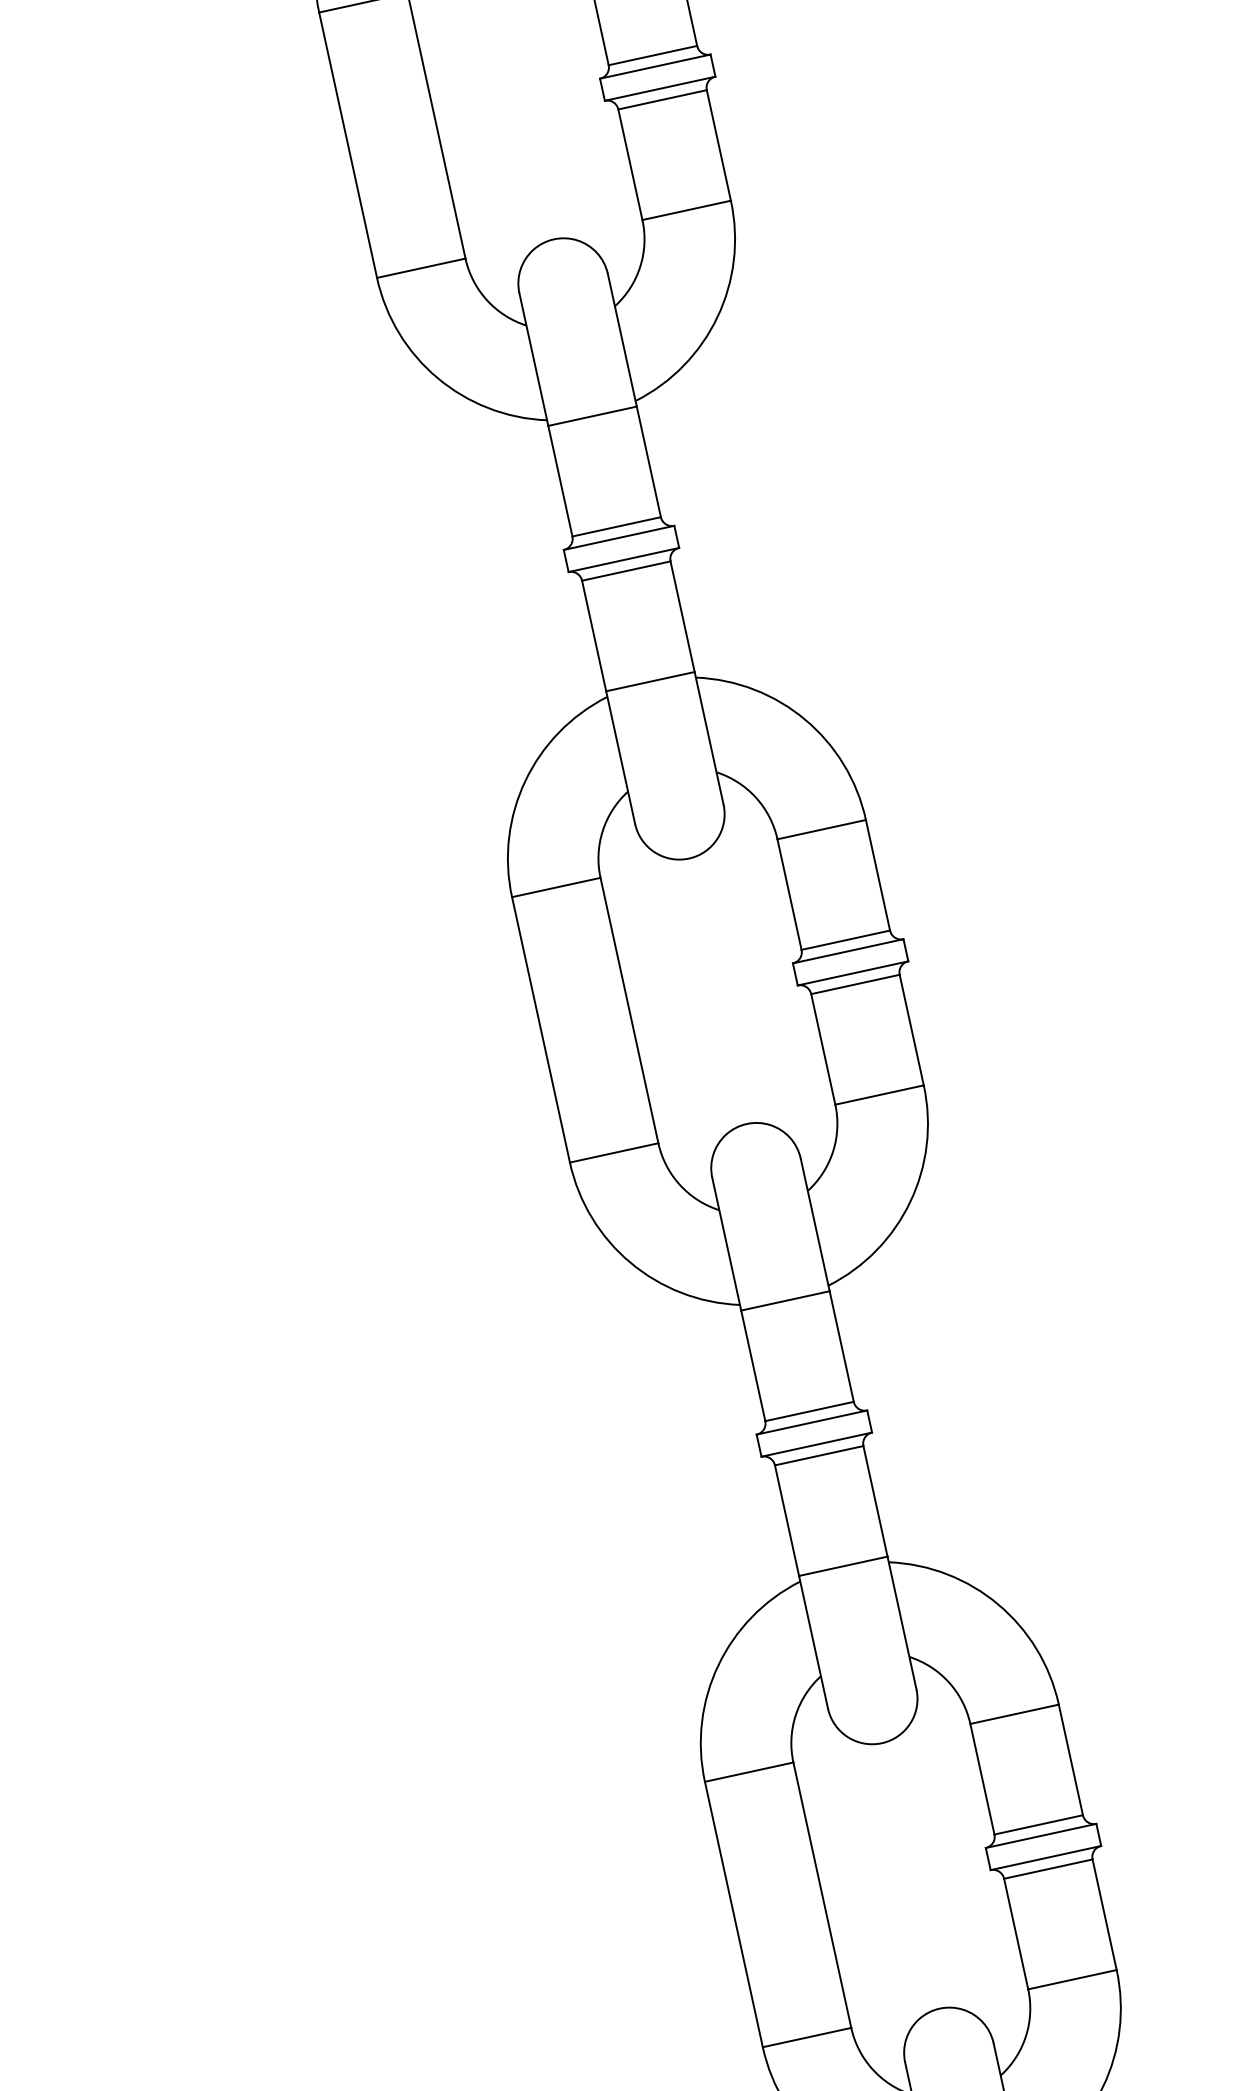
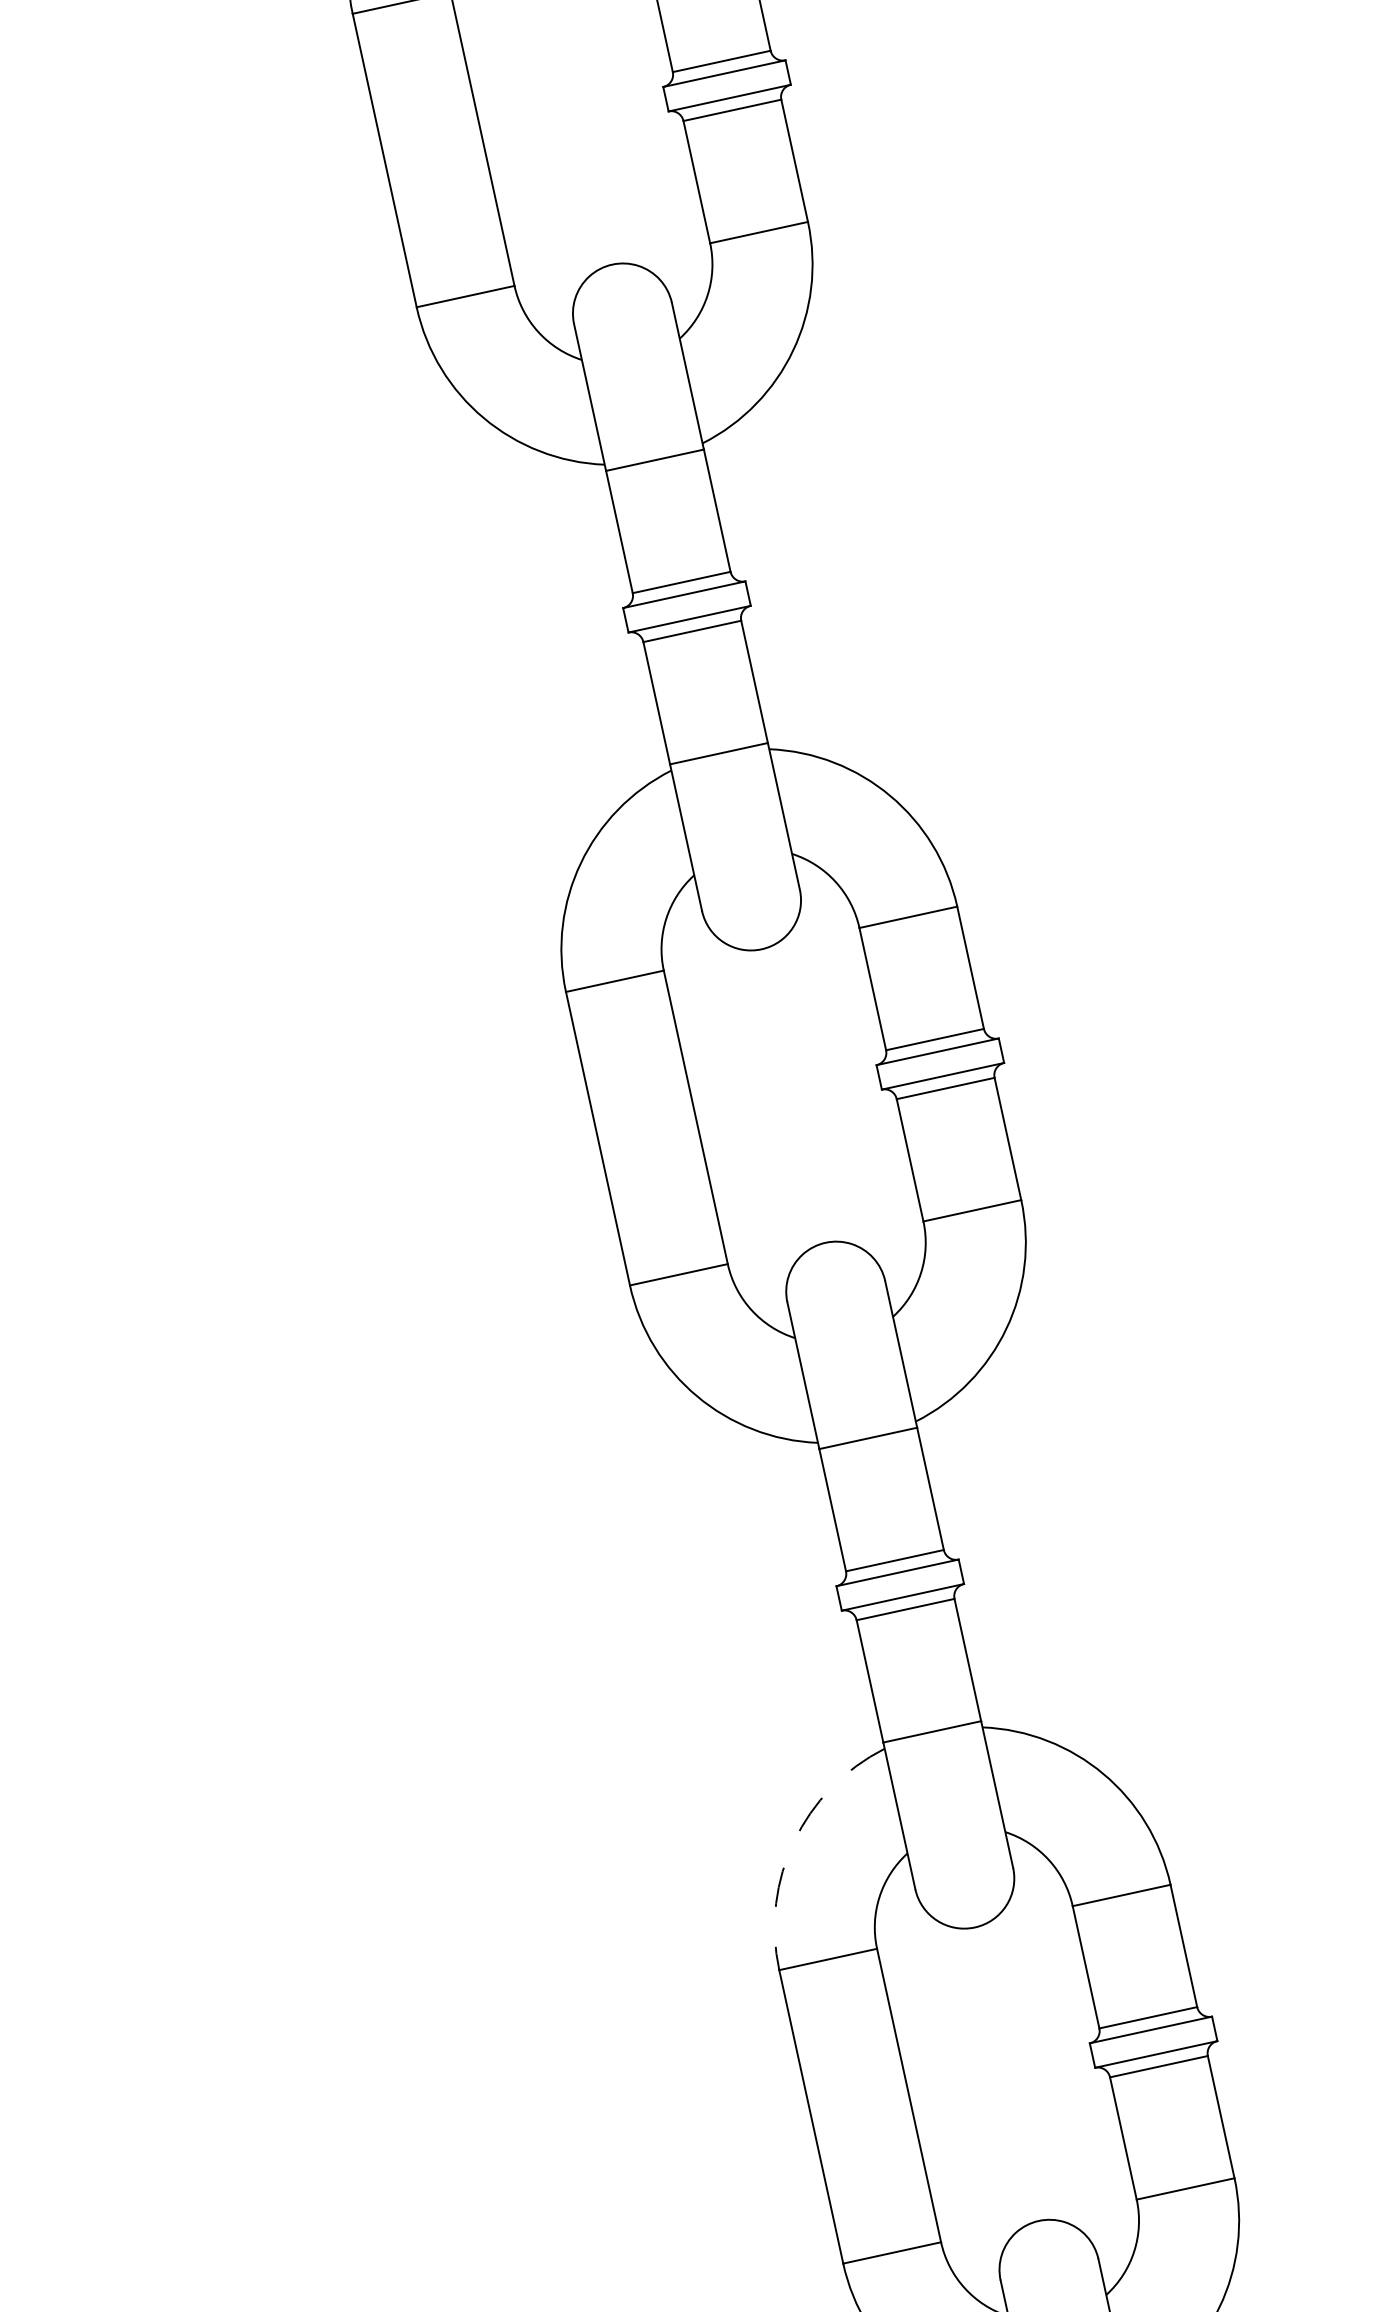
arc: (718, 1665) -> (794, 1841), solid -> dashed

